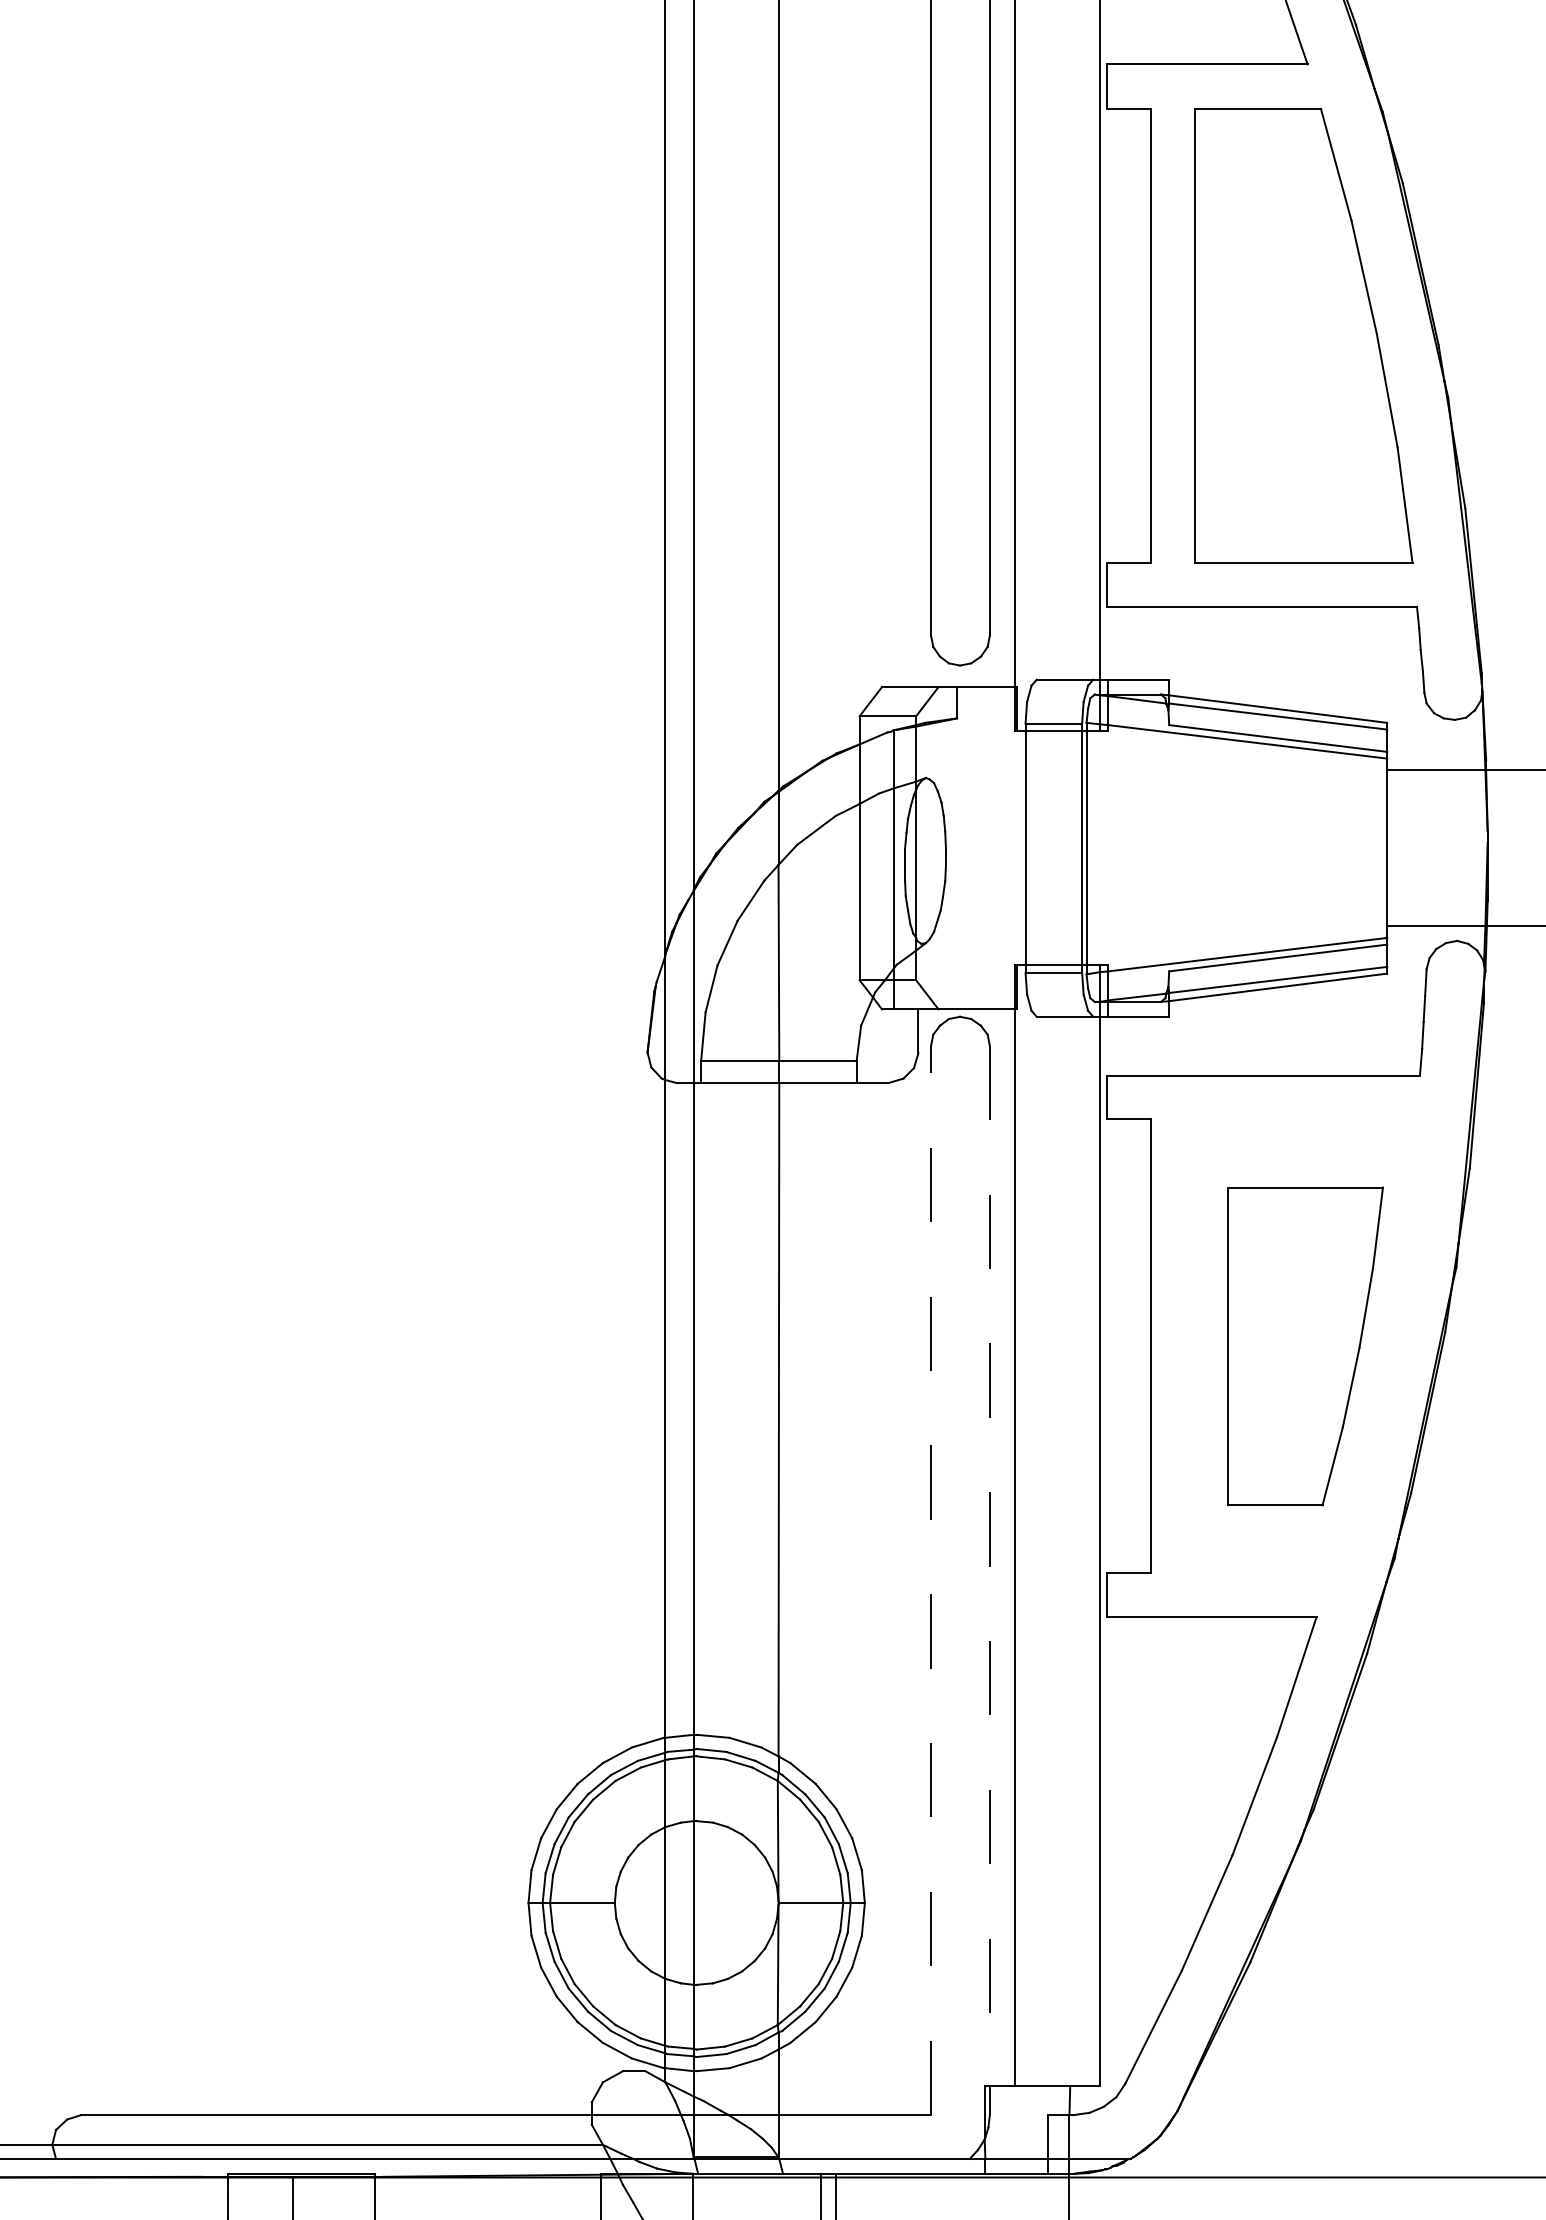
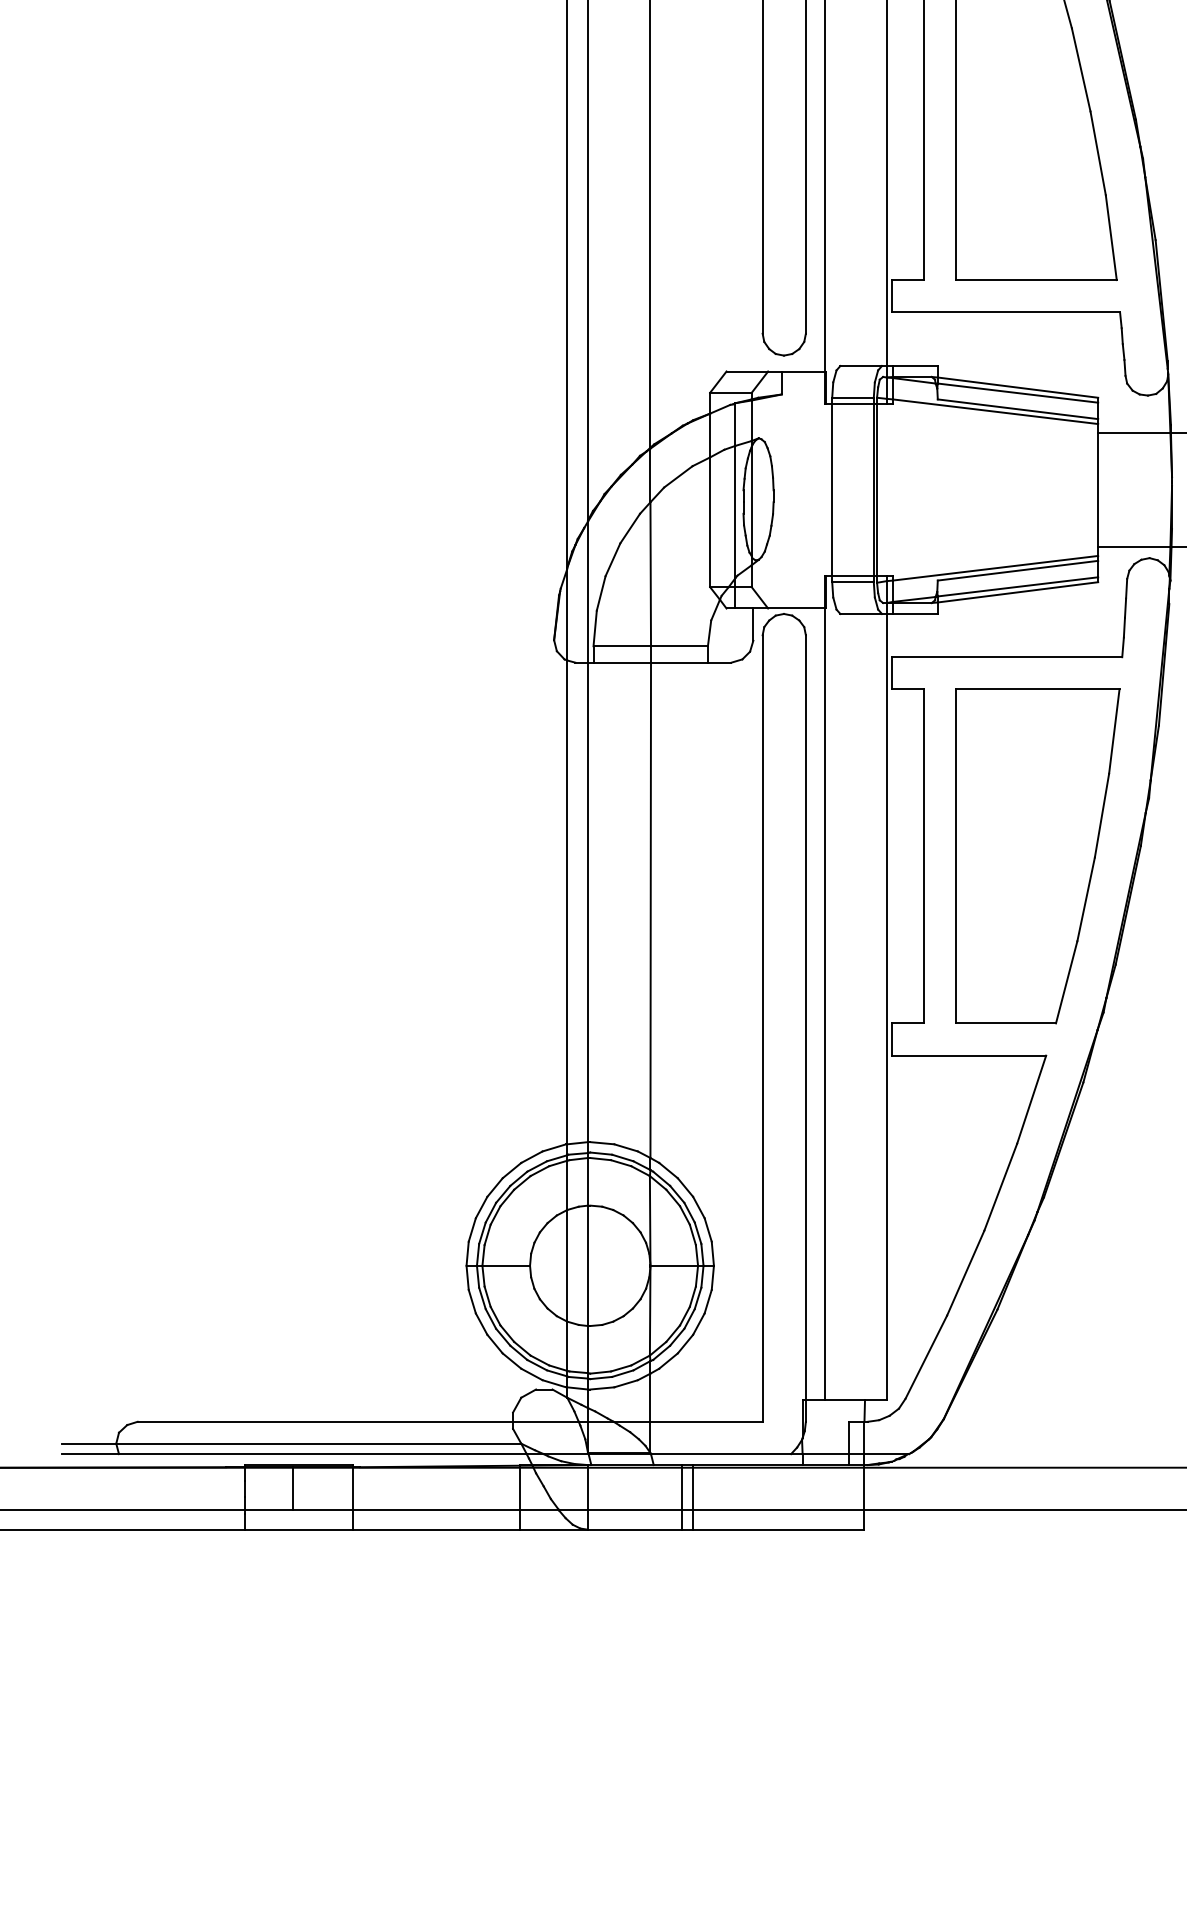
part: (1304, 1346) -> (1037, 856), size x1.43
line: (989, 1565) -> (805, 1017), dashed -> solid
line: (930, 1580) -> (762, 1028), dashed -> solid

